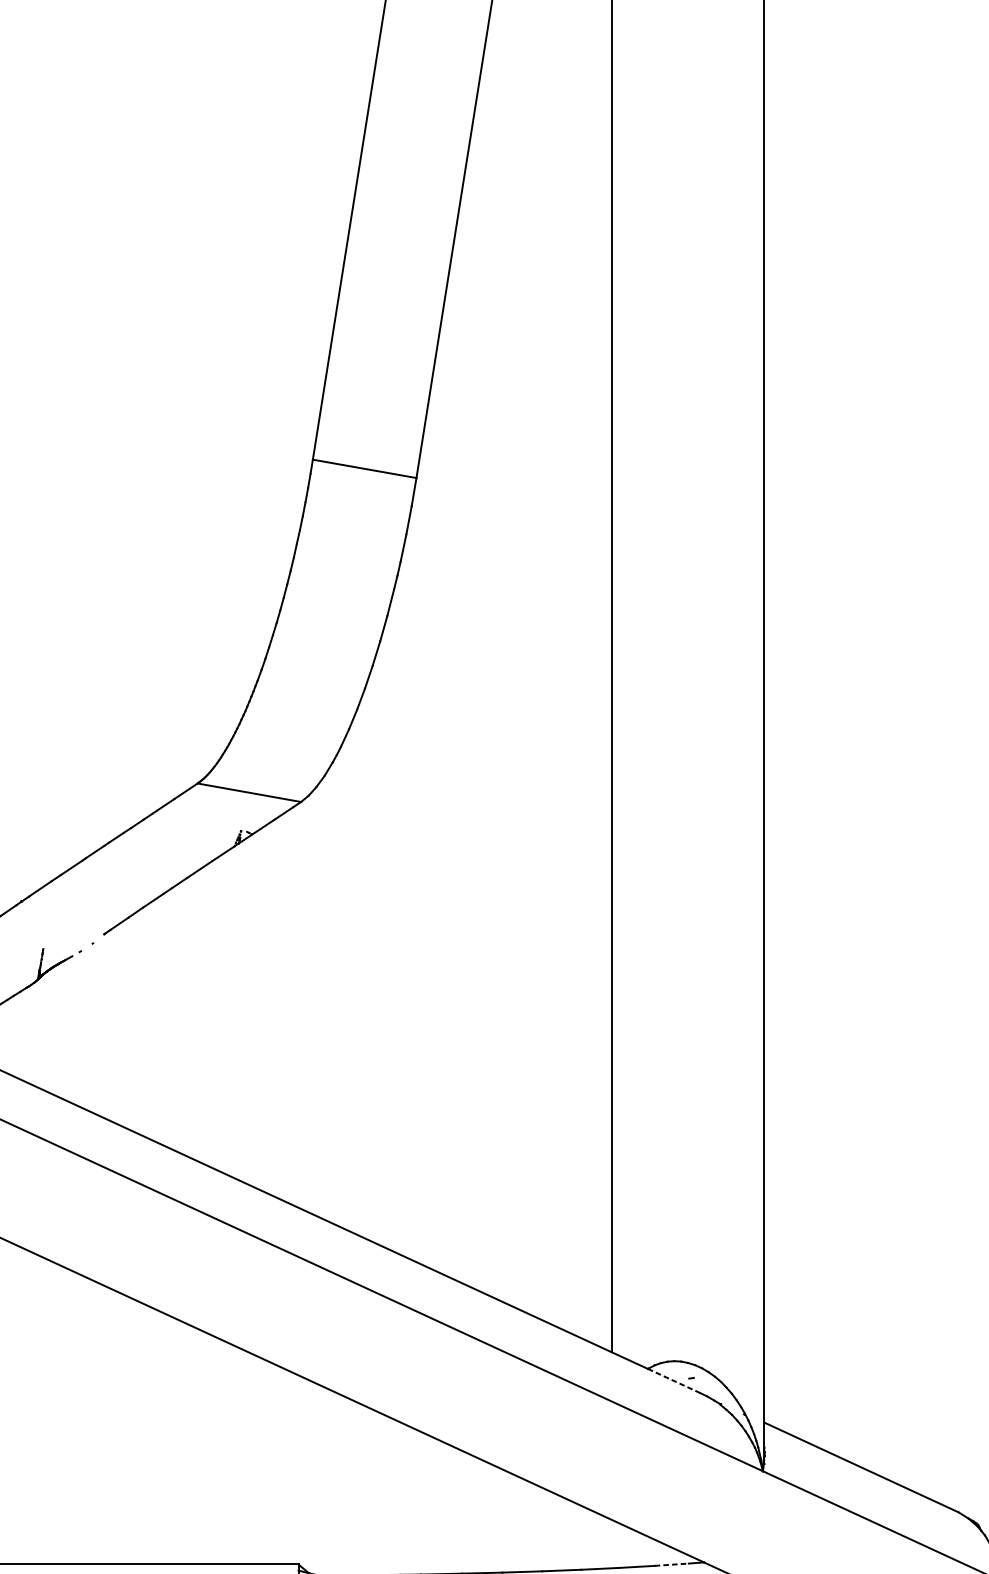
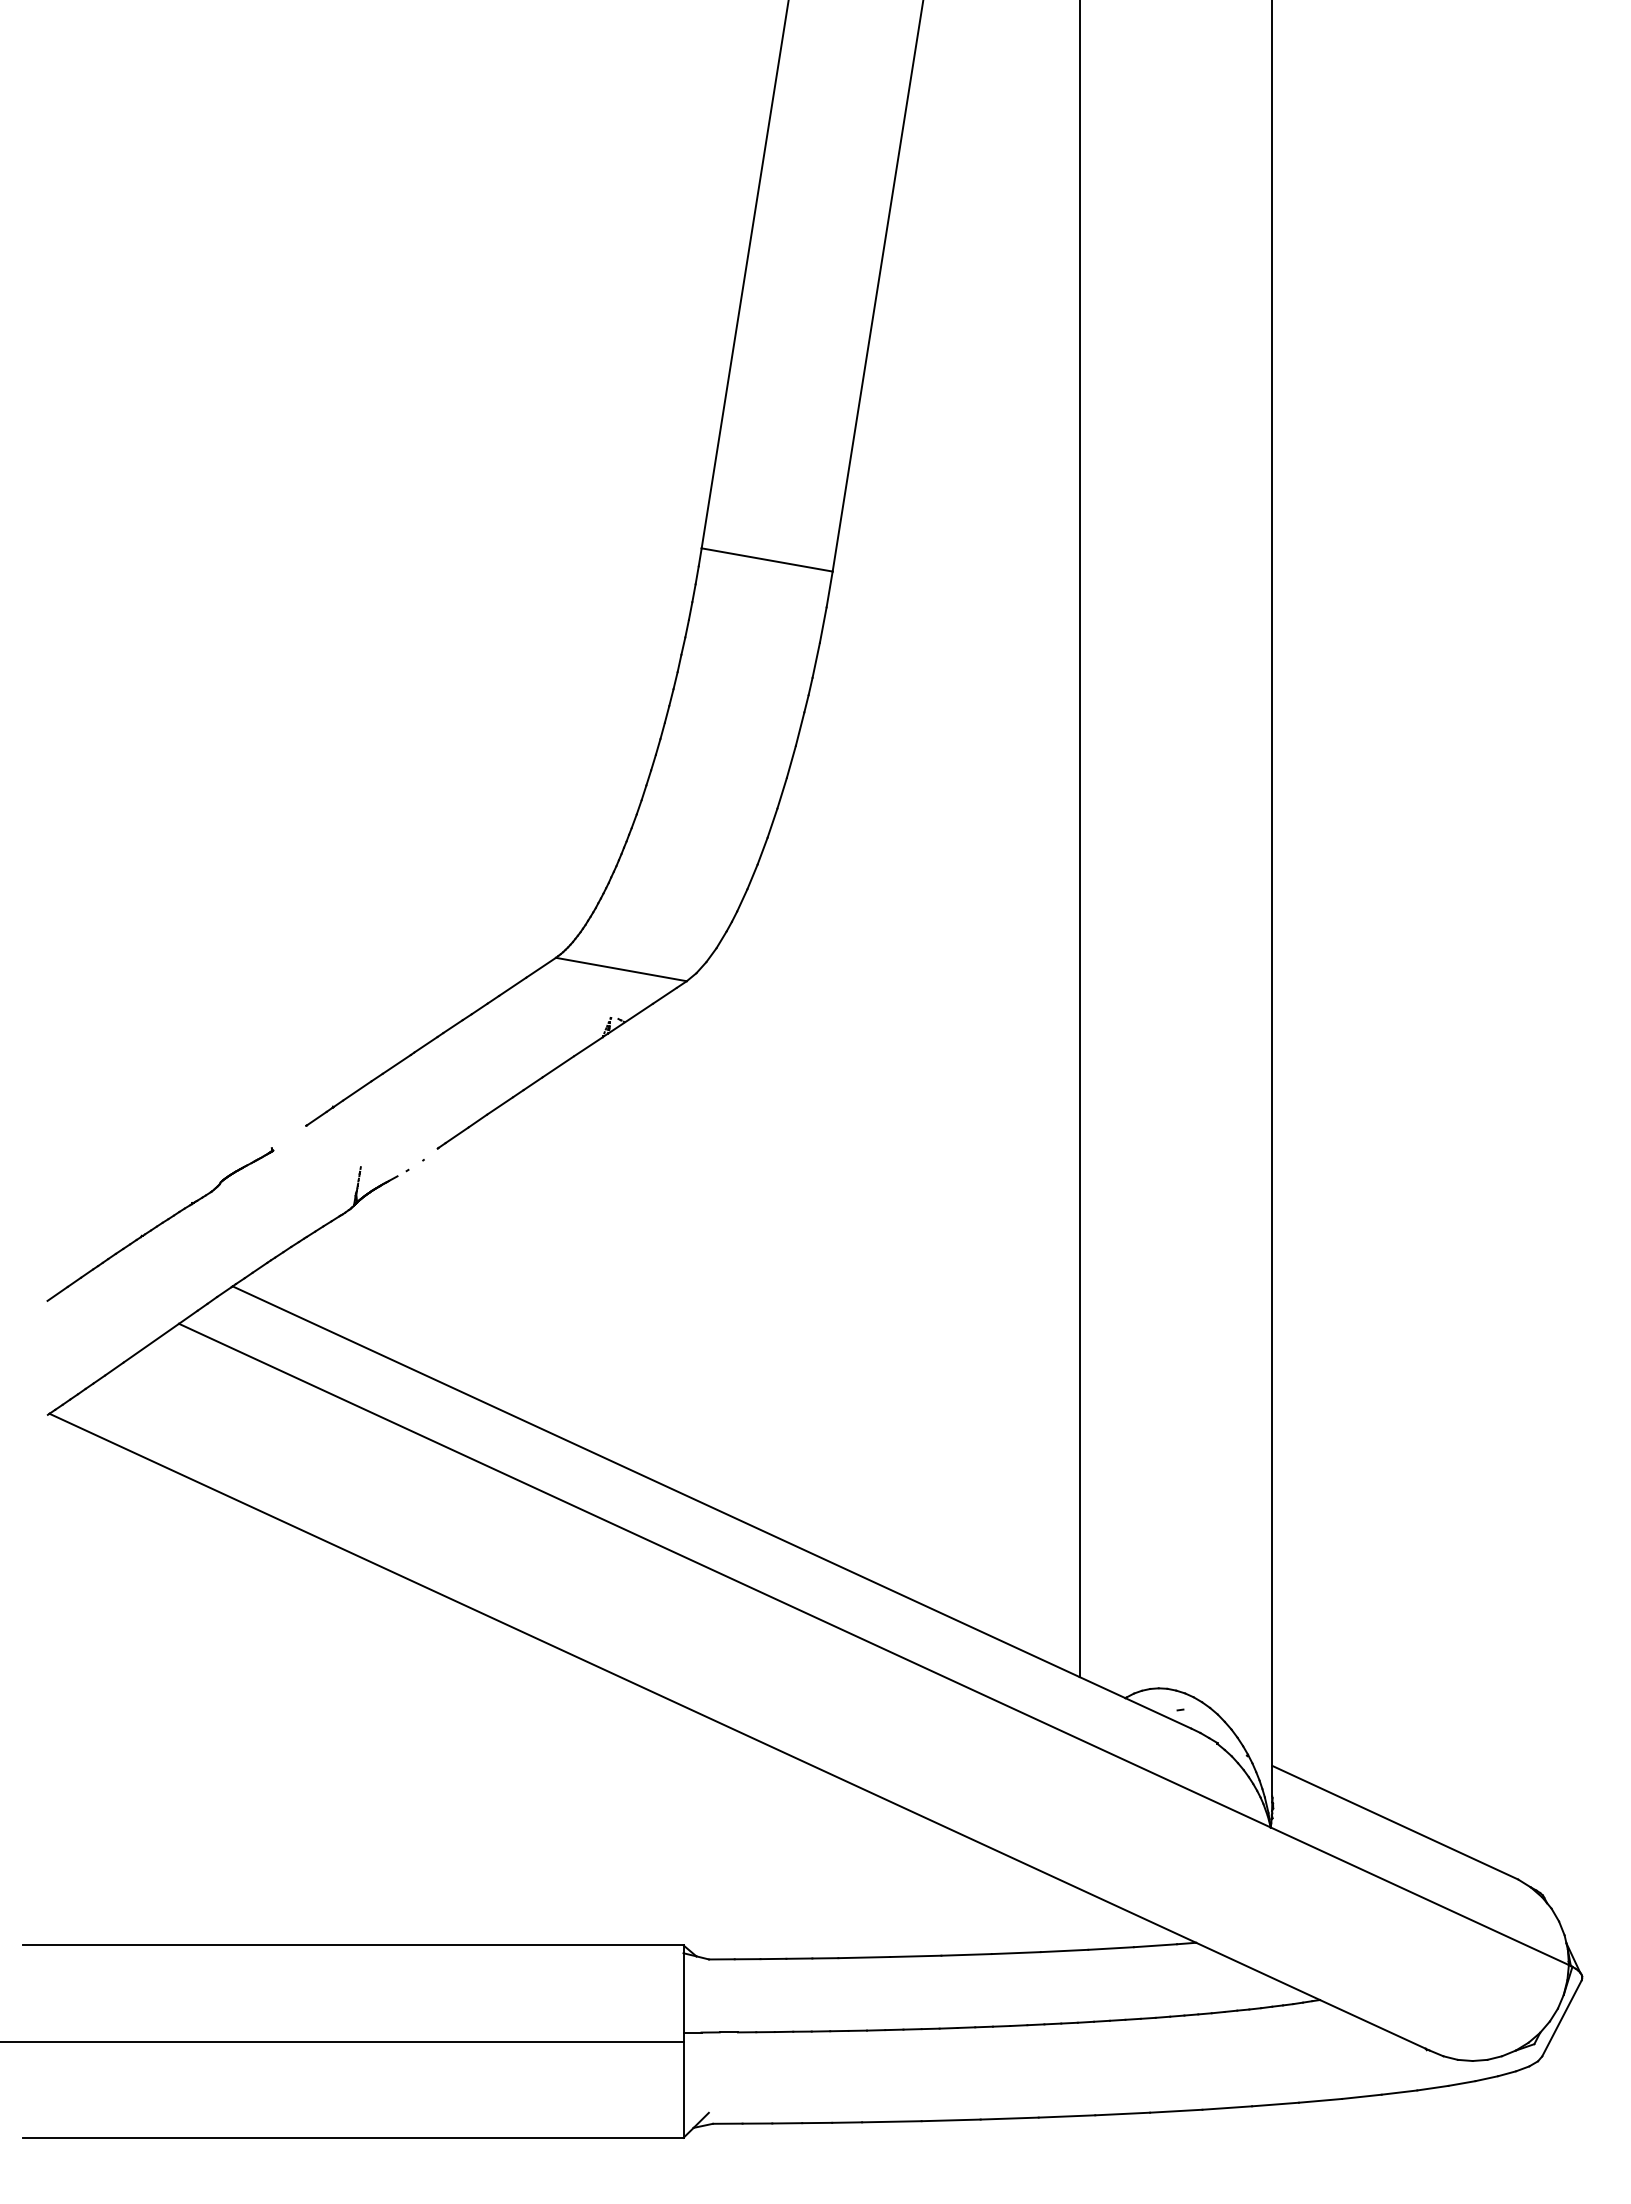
line: (674, 1381) -> (1158, 1713), dashed -> solid
line: (671, 1564) -> (1155, 1945), dashed -> solid

